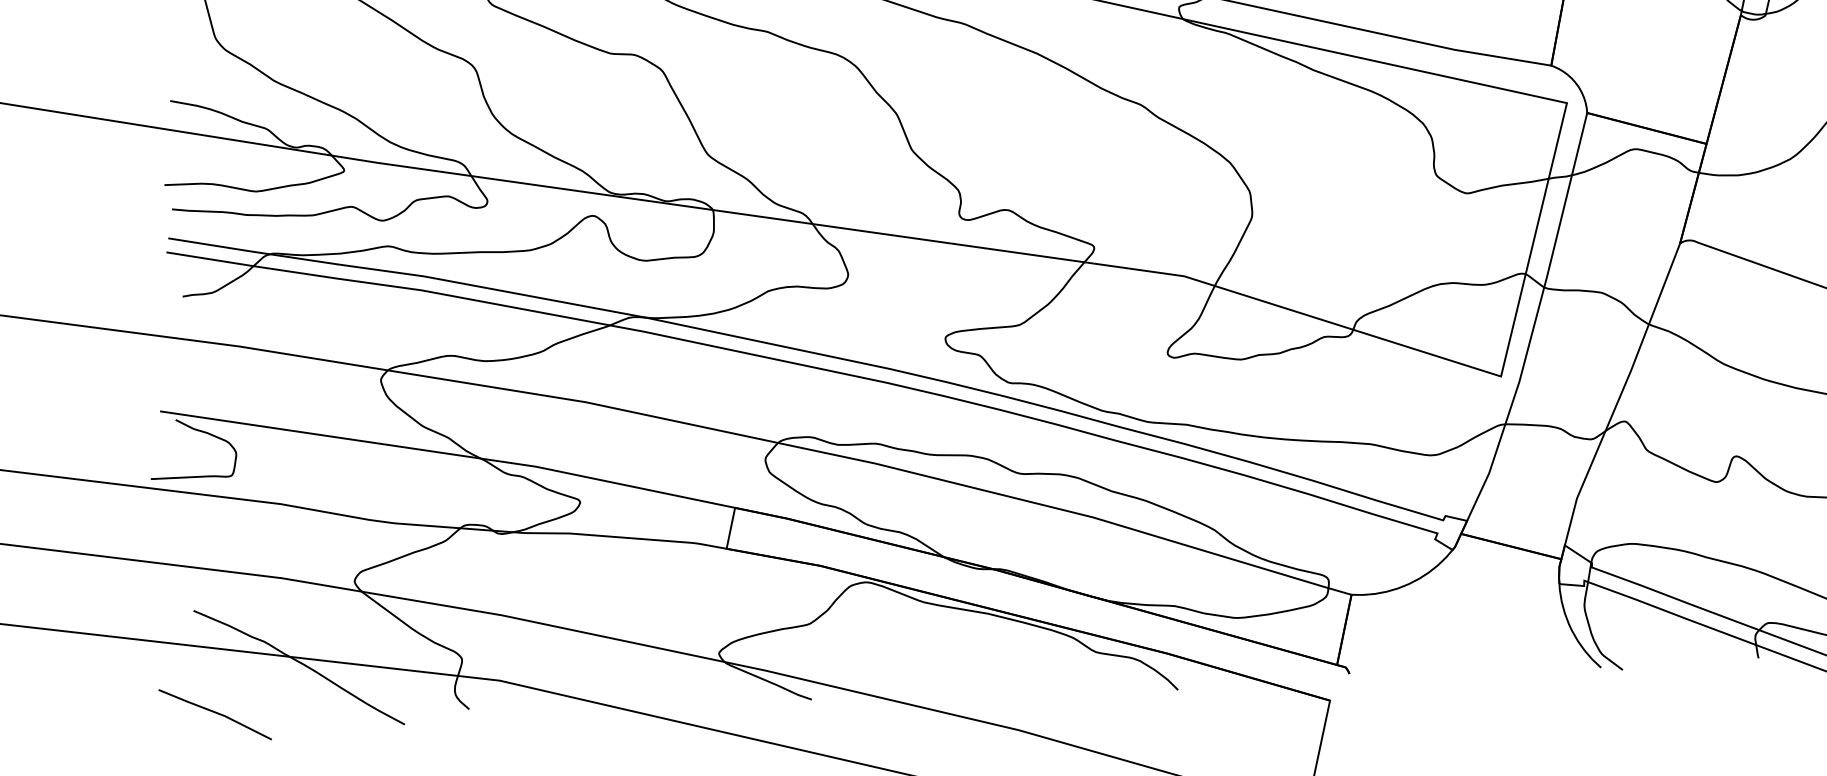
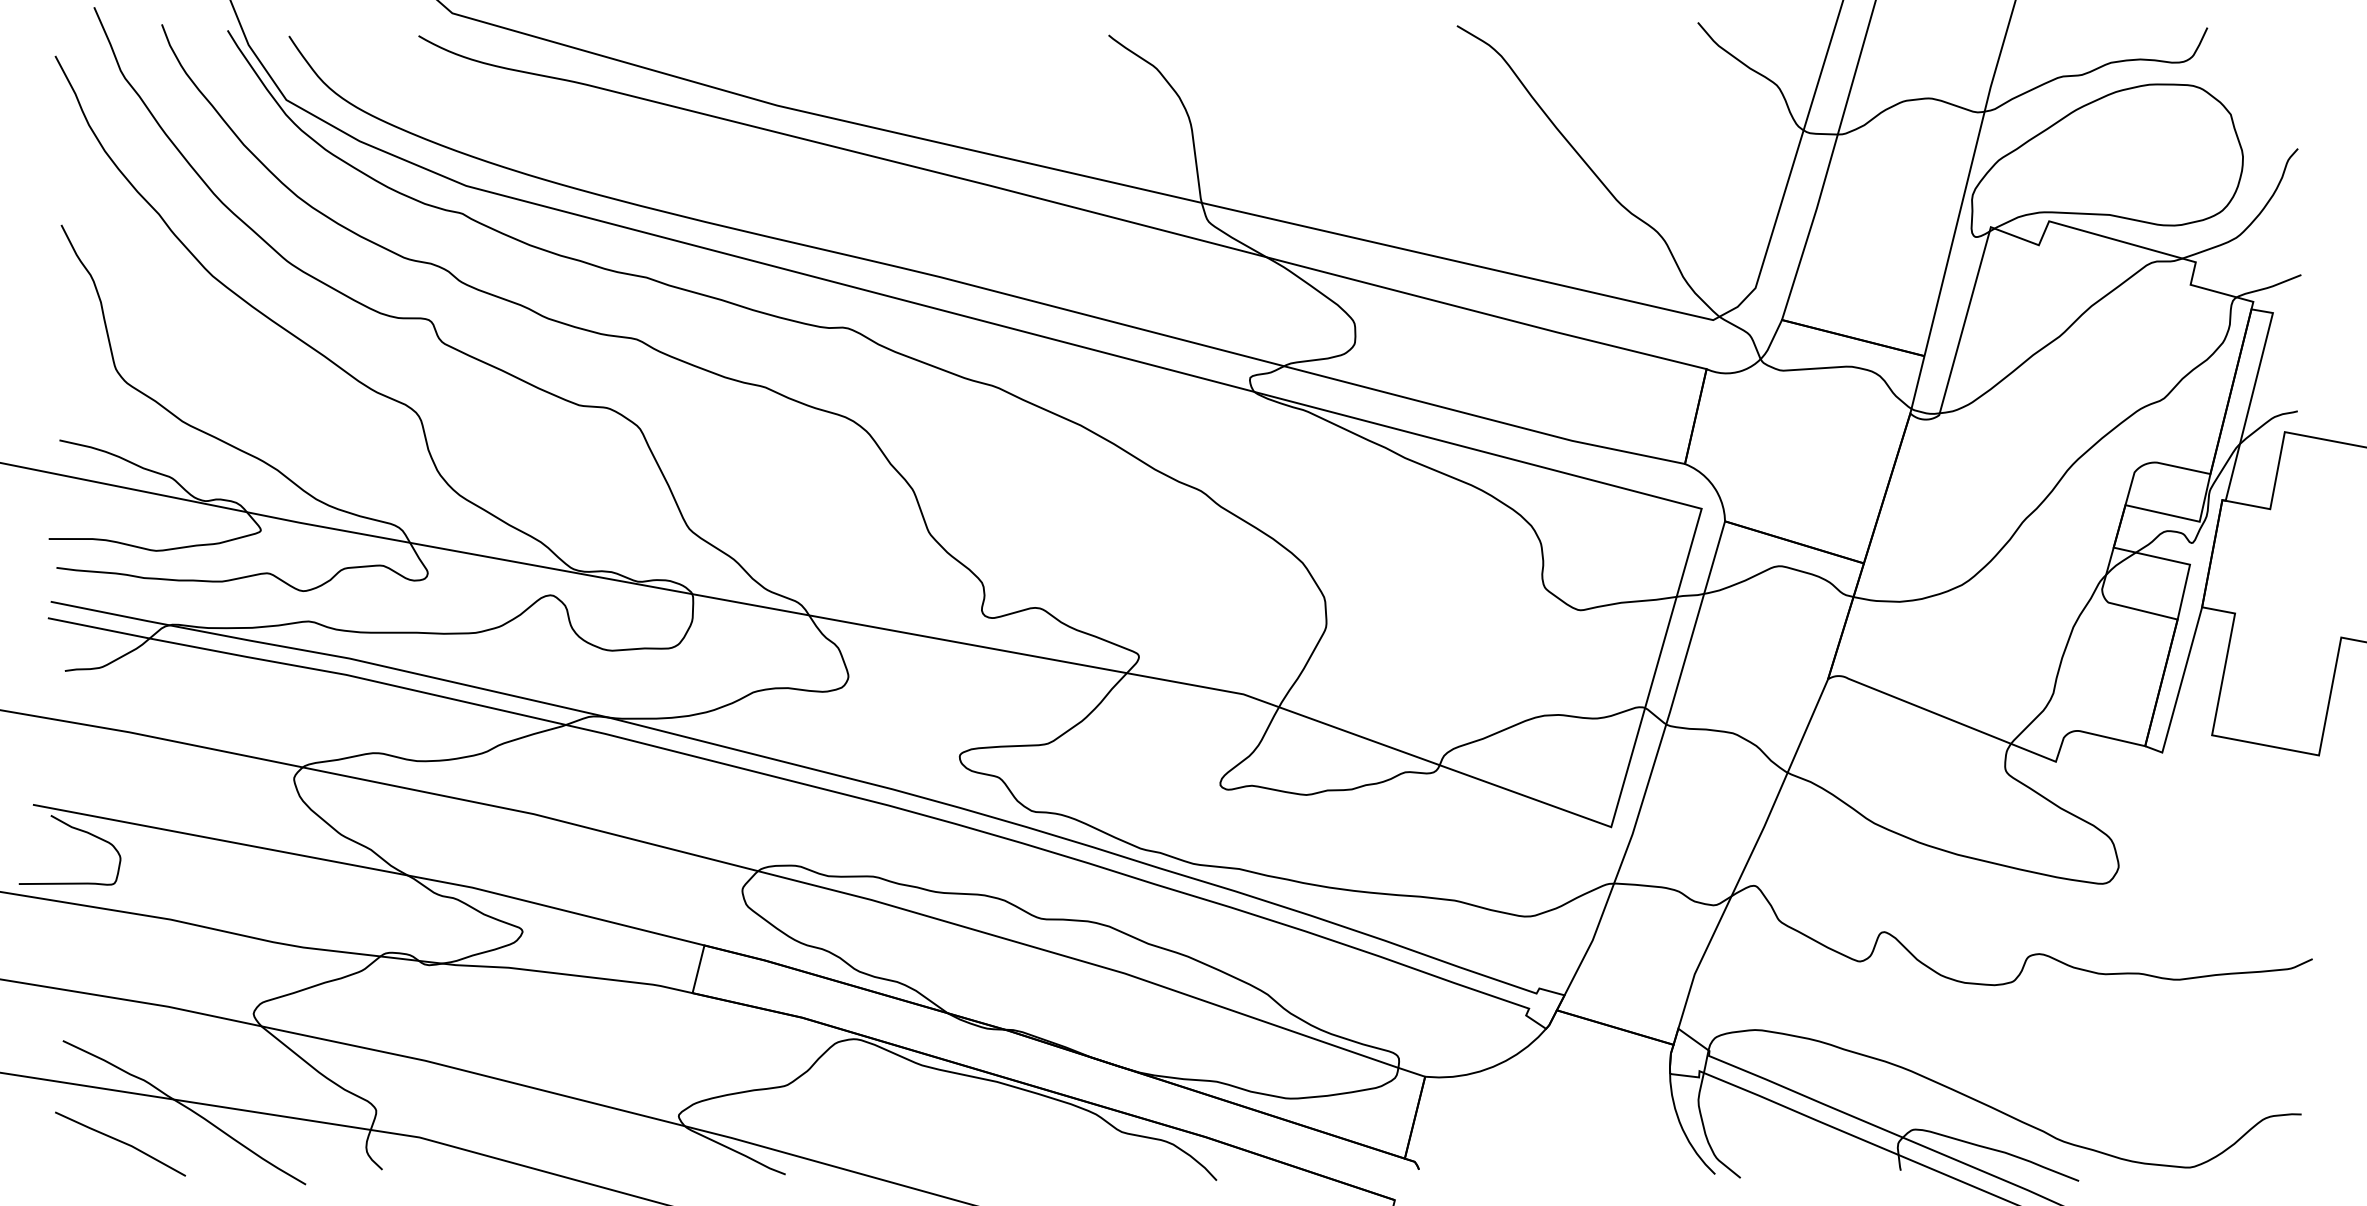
line: (215, 713) -> (120, 1142), moved

